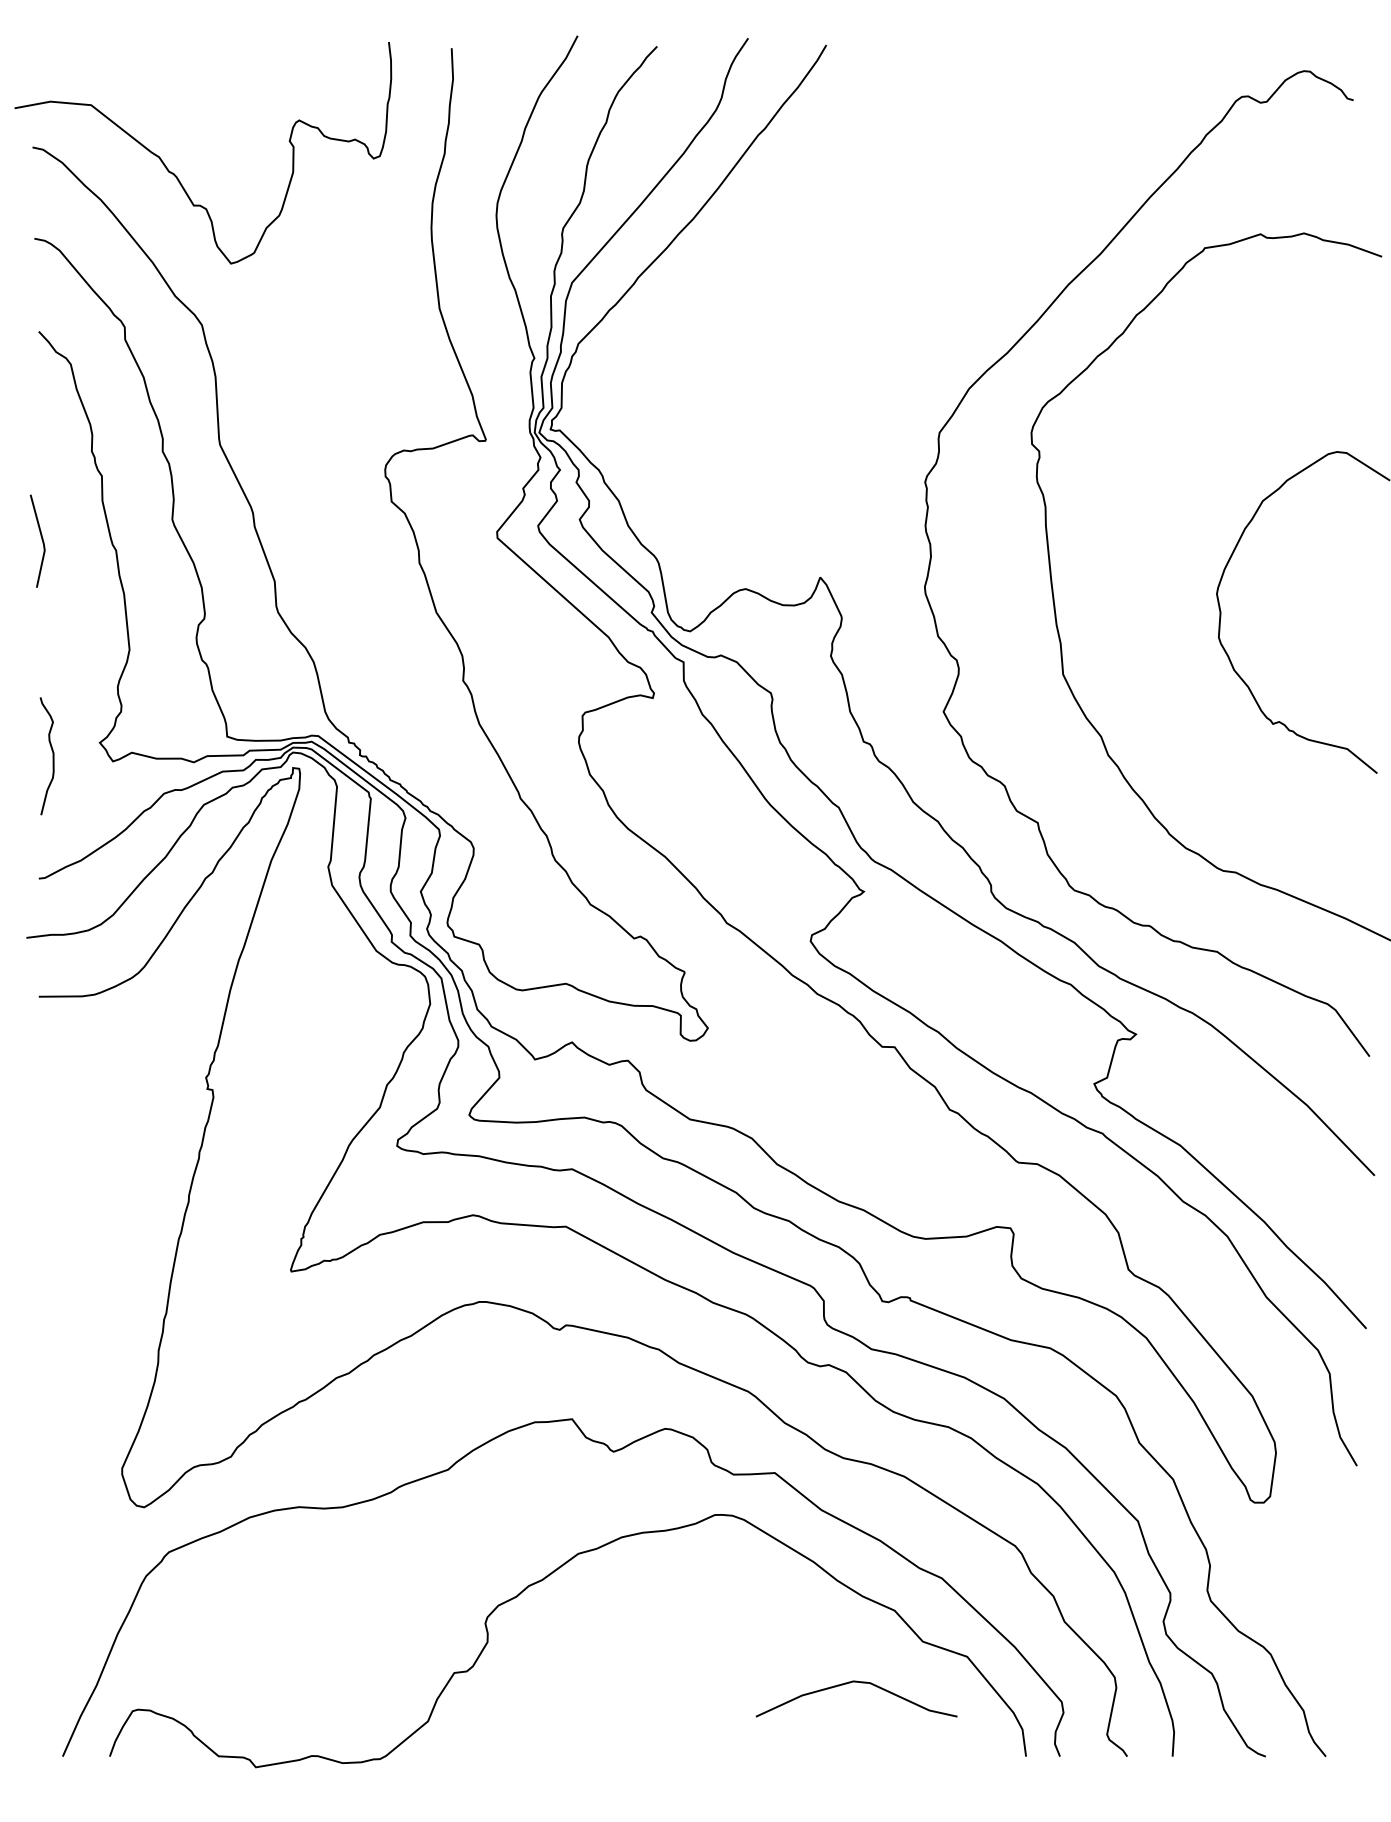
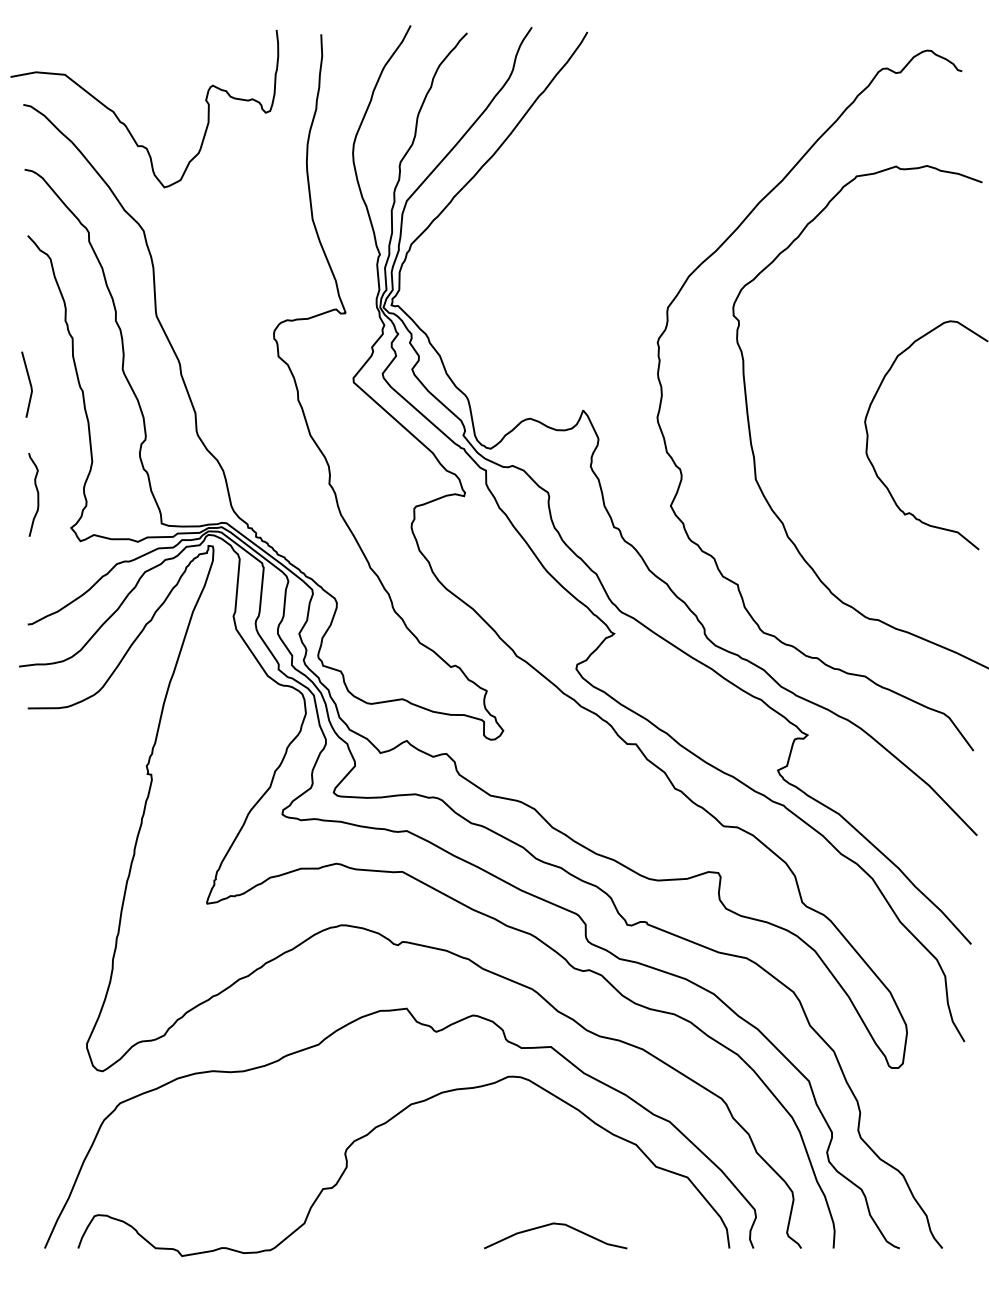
curve: (52, 756) -> (37, 495), moved
curve: (861, 1683) -> (559, 1224), moved

